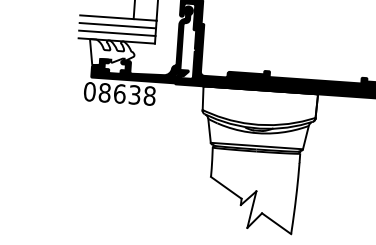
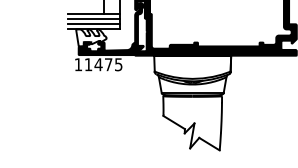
text: (119, 93) -> (98, 64), 08638 -> 11475

